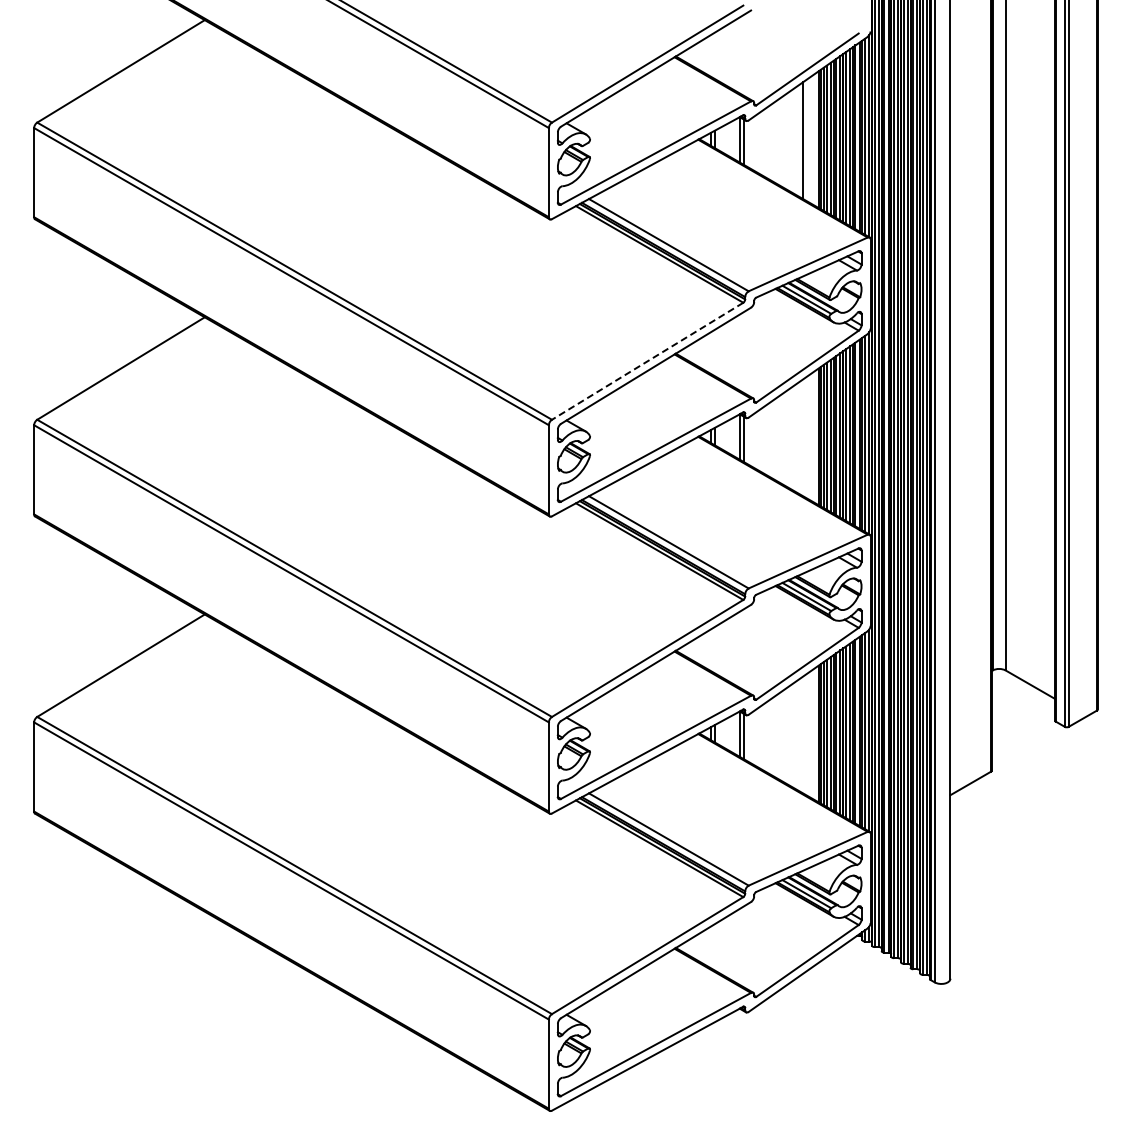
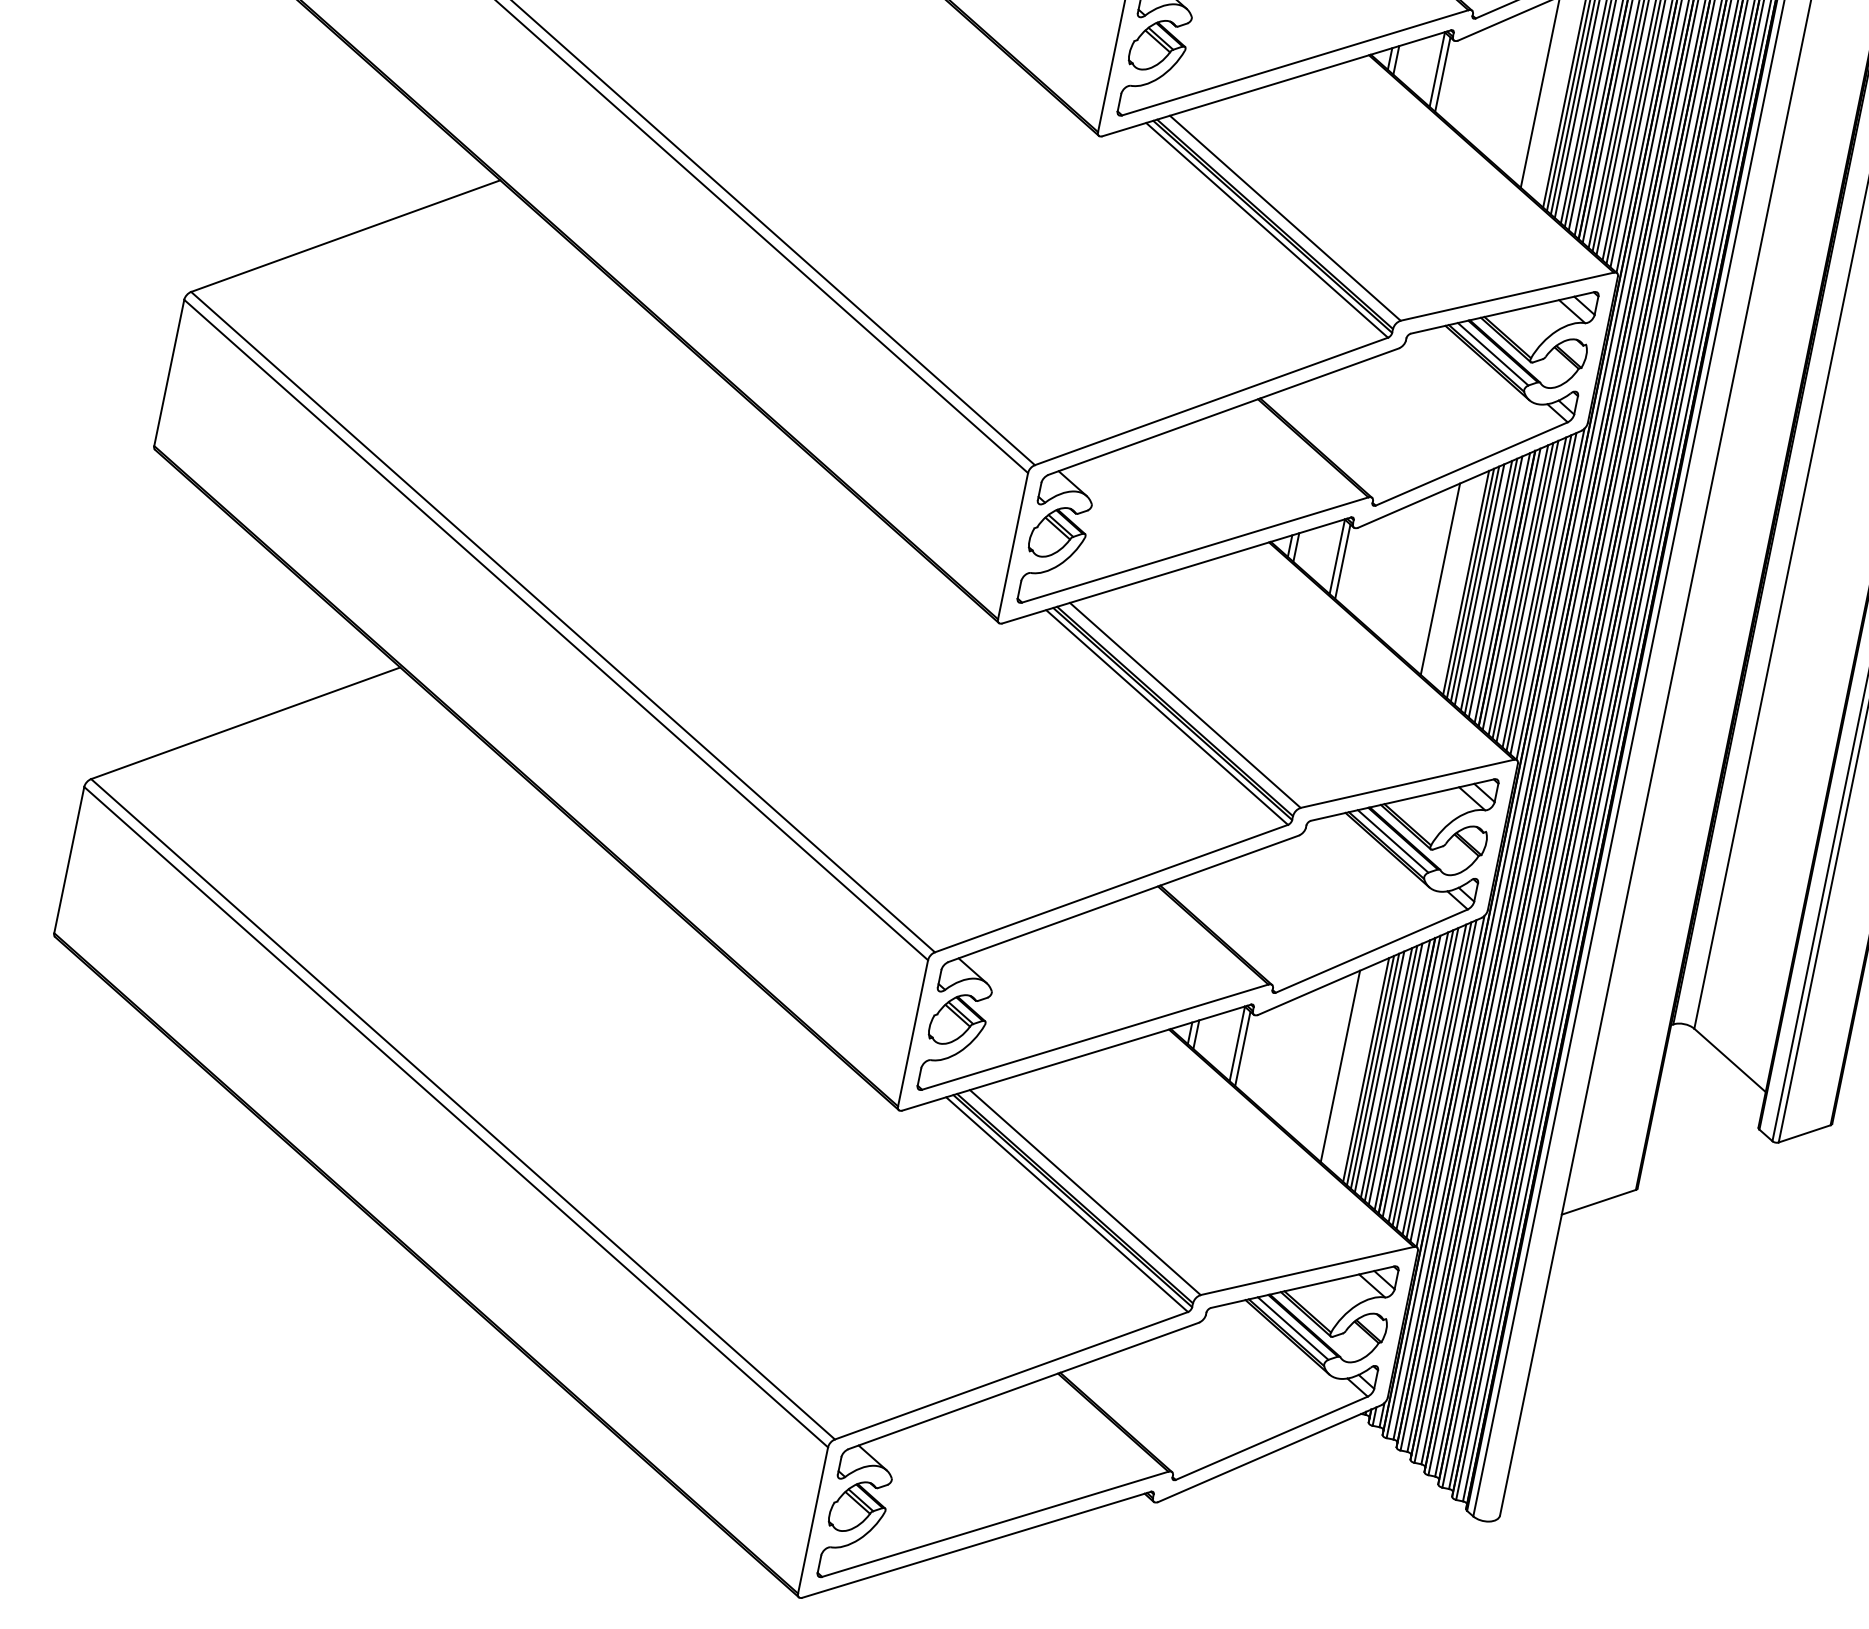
line: (647, 361) -> (1211, 401), dashed -> solid
line: (803, 437) -> (1441, 578), added
line: (803, 734) -> (1341, 1065), added

